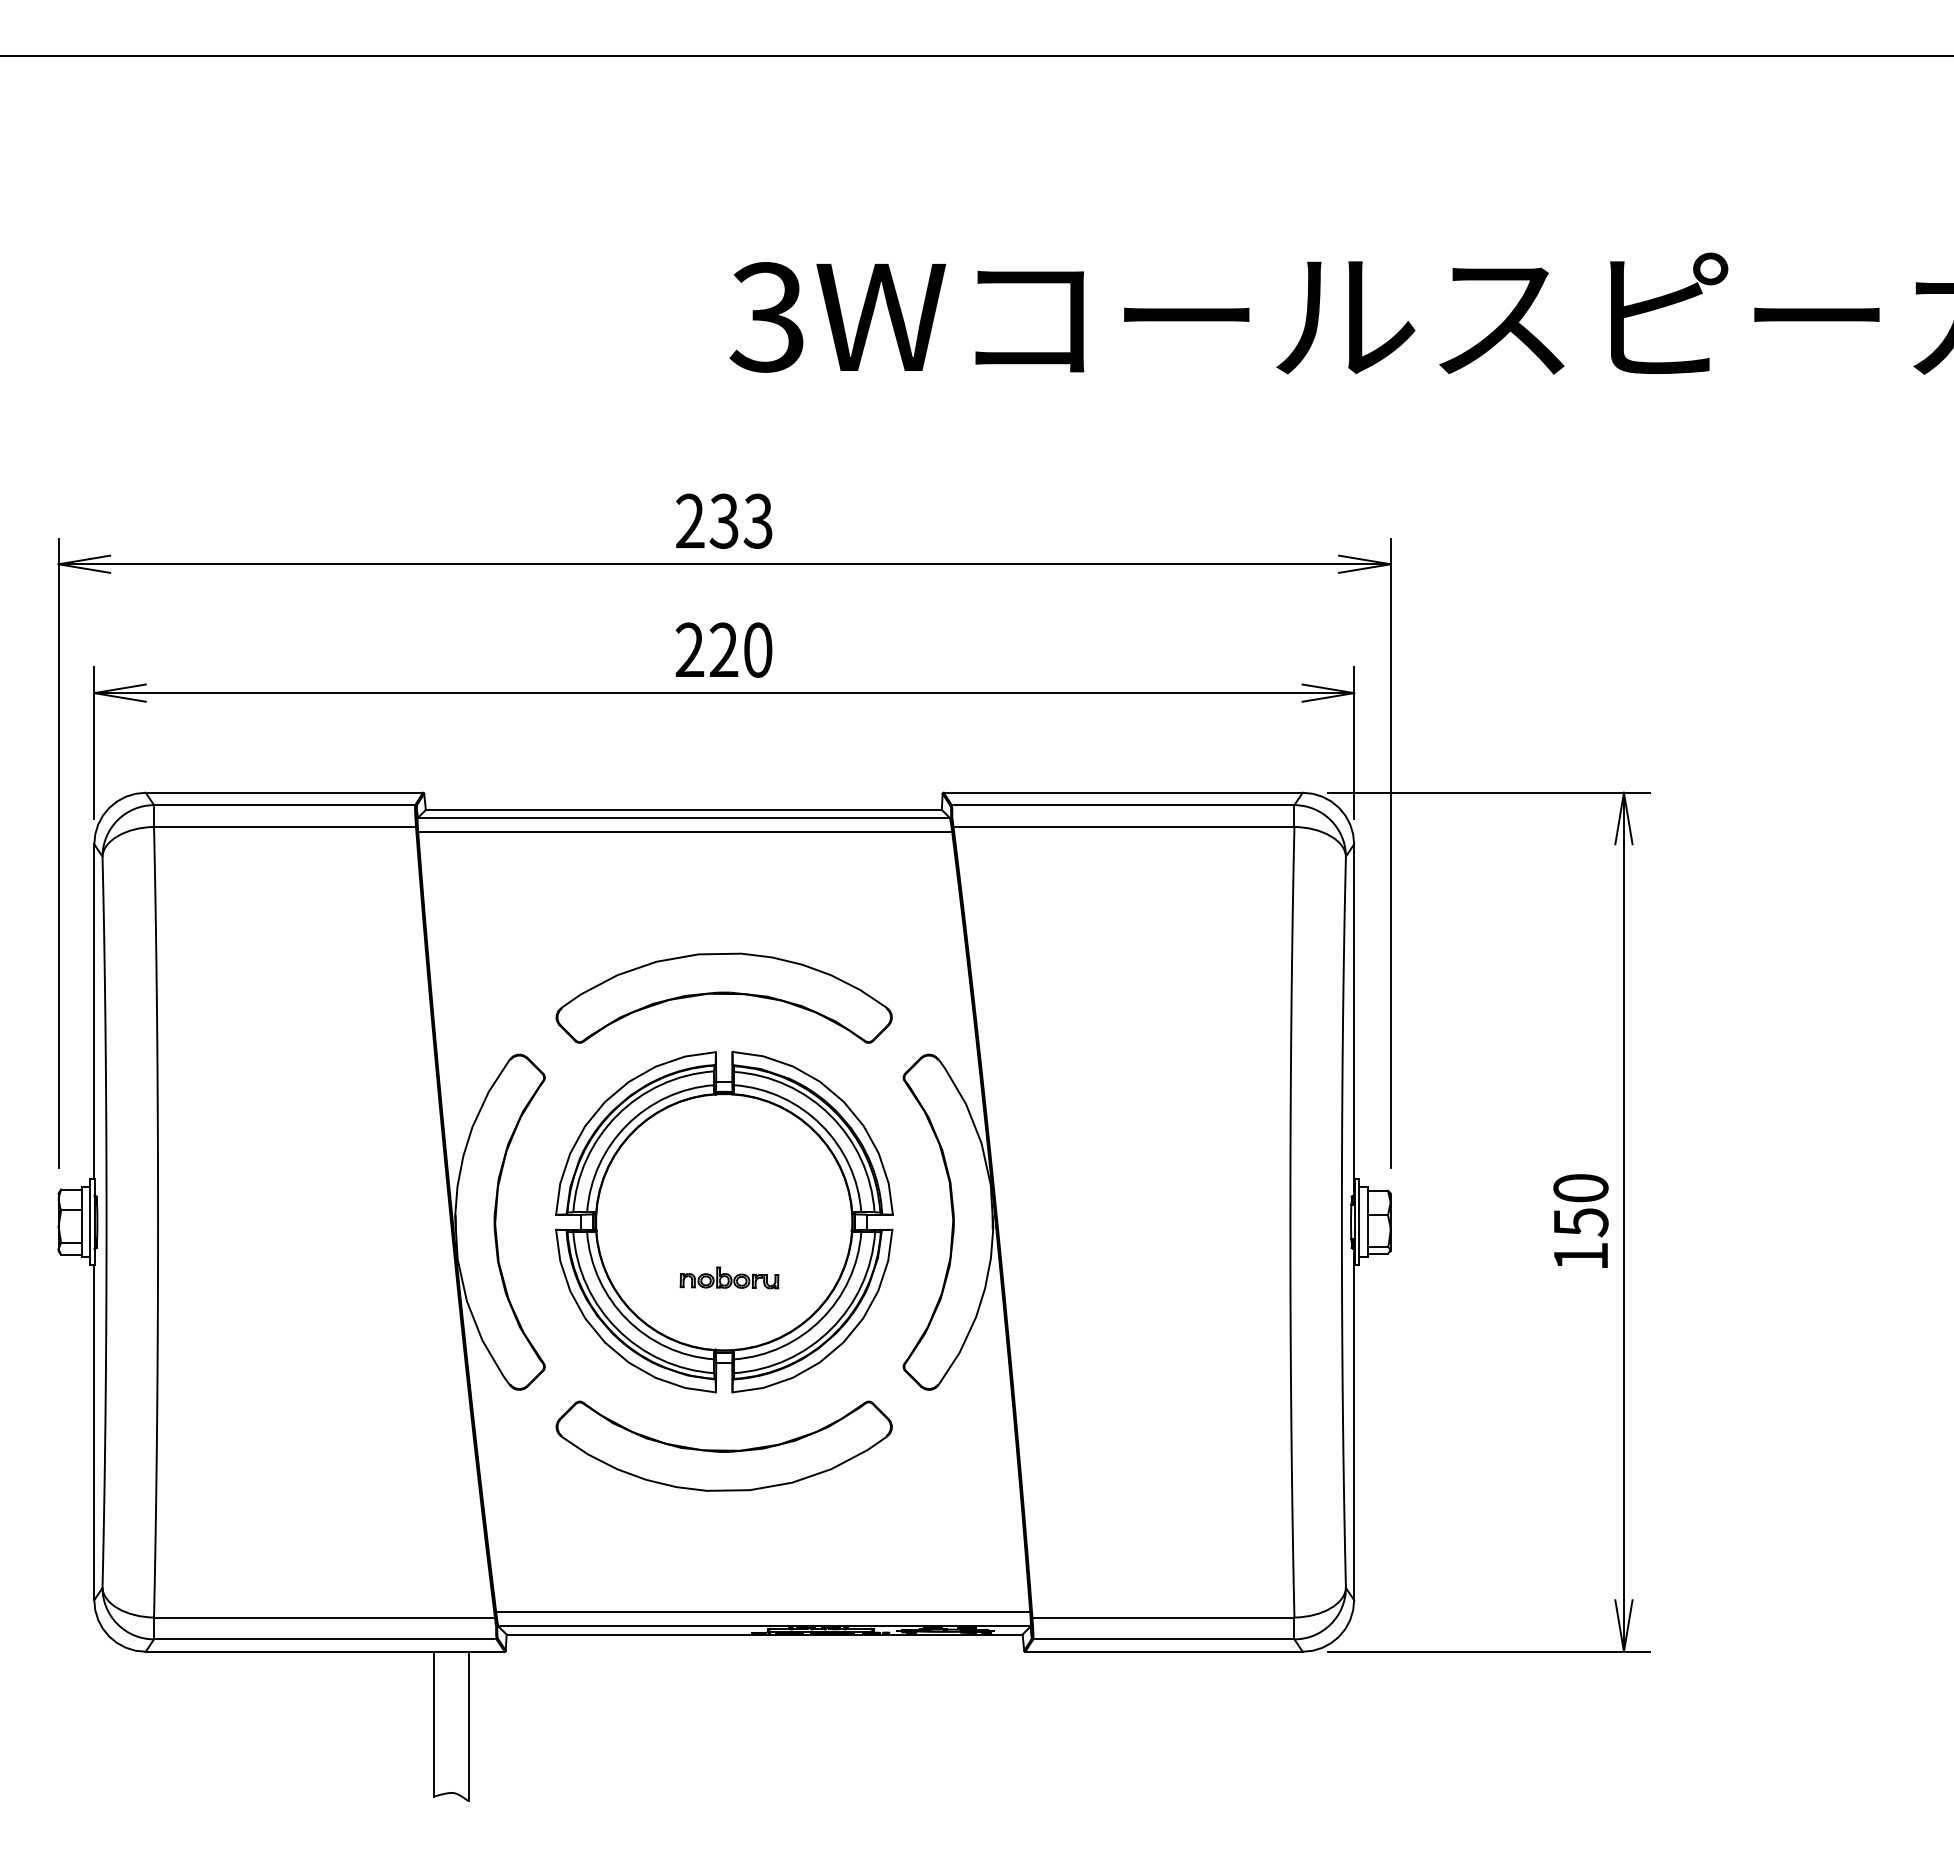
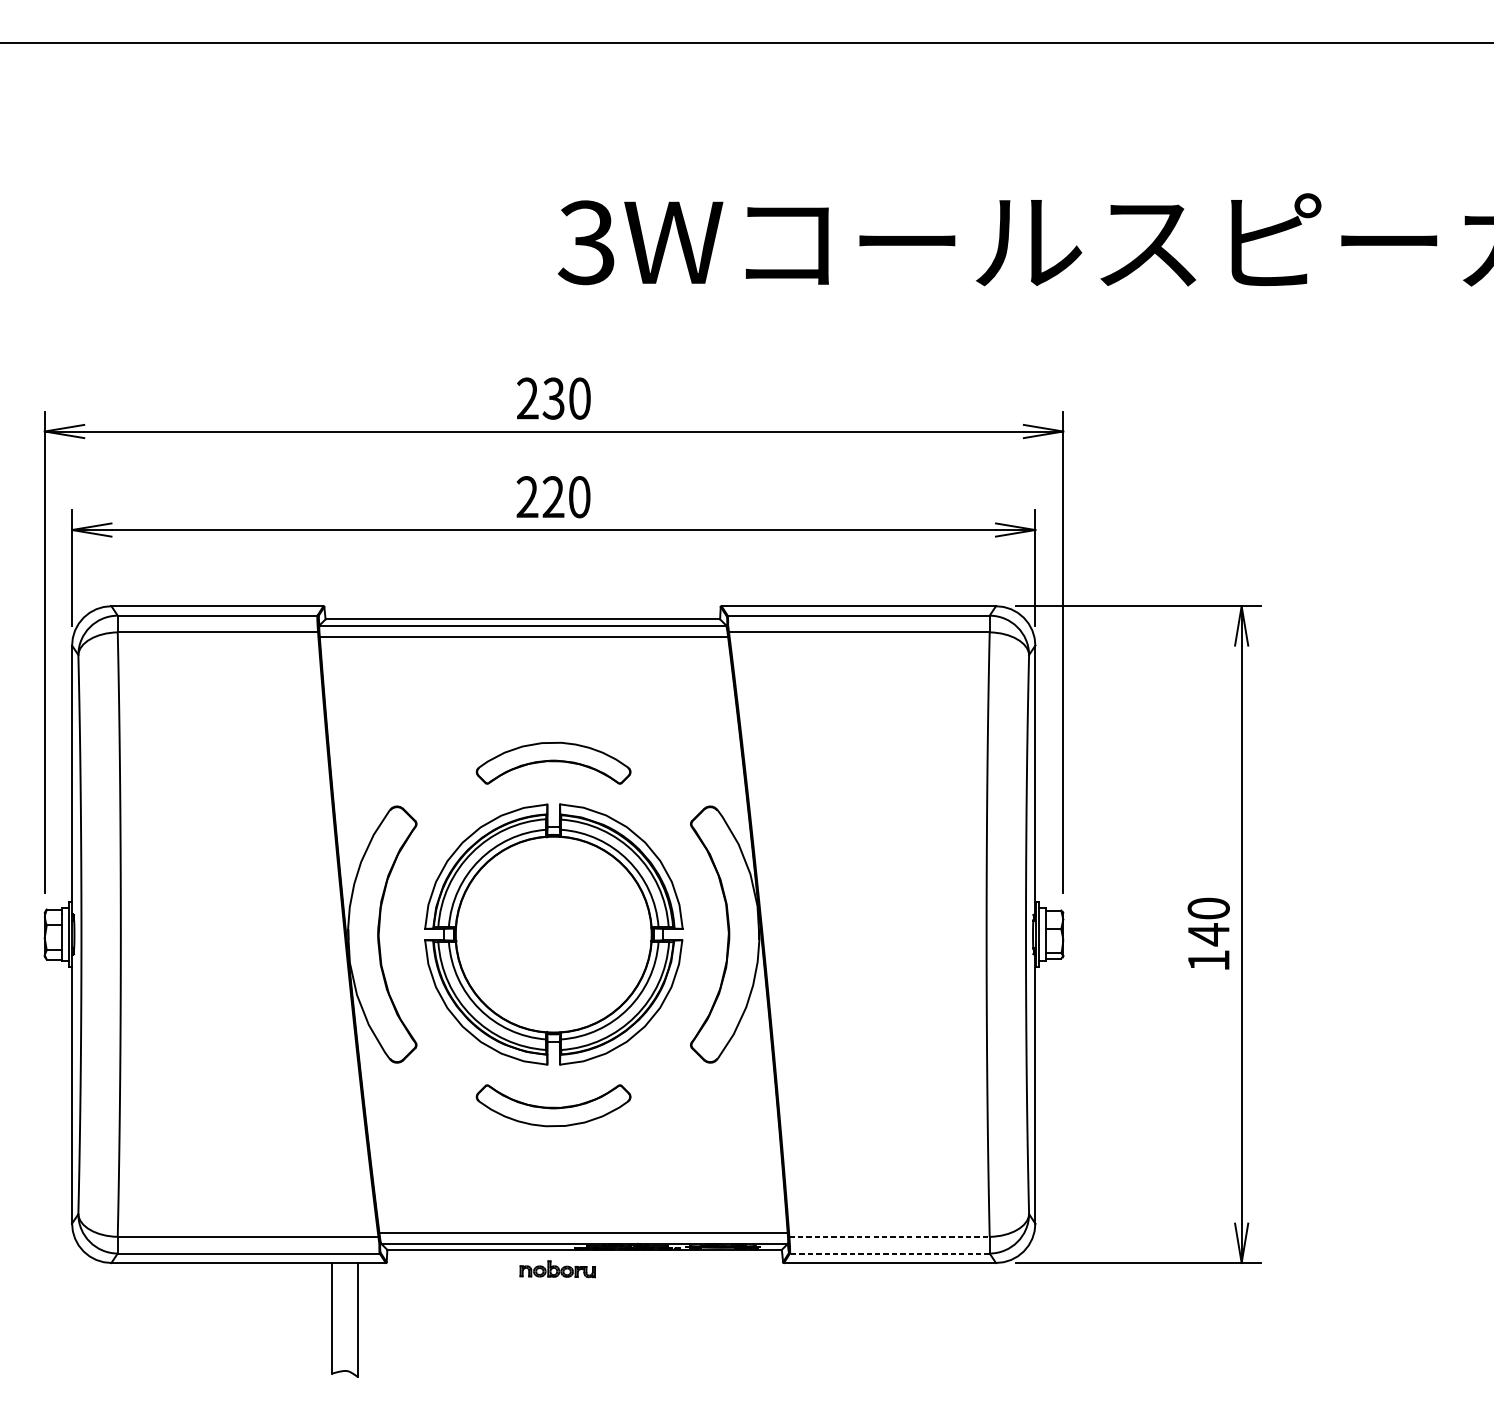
text: (757, 520) -> (579, 398), 233 -> 230
part: (723, 997) -> (553, 762), size x0.6
text: (1581, 1222) -> (1209, 934), 150 -> 140
part: (729, 1277) -> (557, 1268), moved
part: (723, 1445) -> (553, 1105), size x0.6
line: (1163, 1617) -> (889, 1236), solid -> dashed
line: (1163, 1639) -> (889, 1253), solid -> dashed

